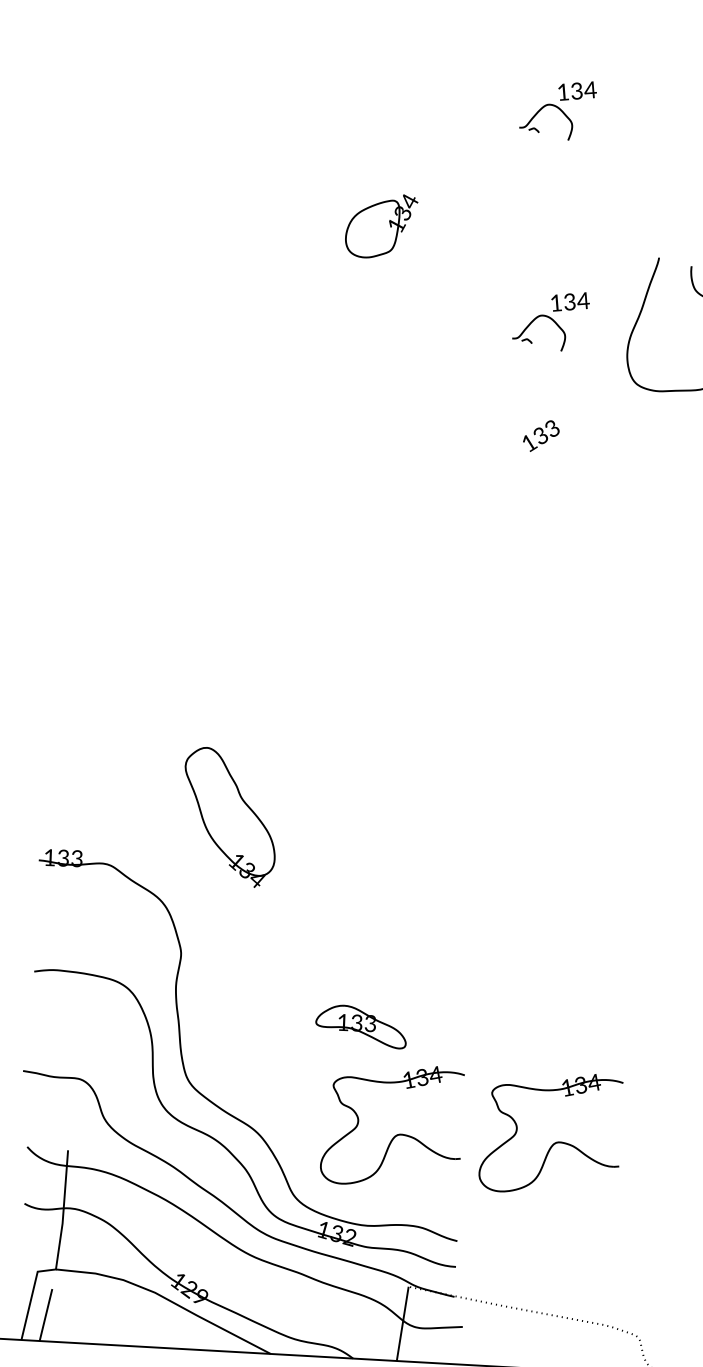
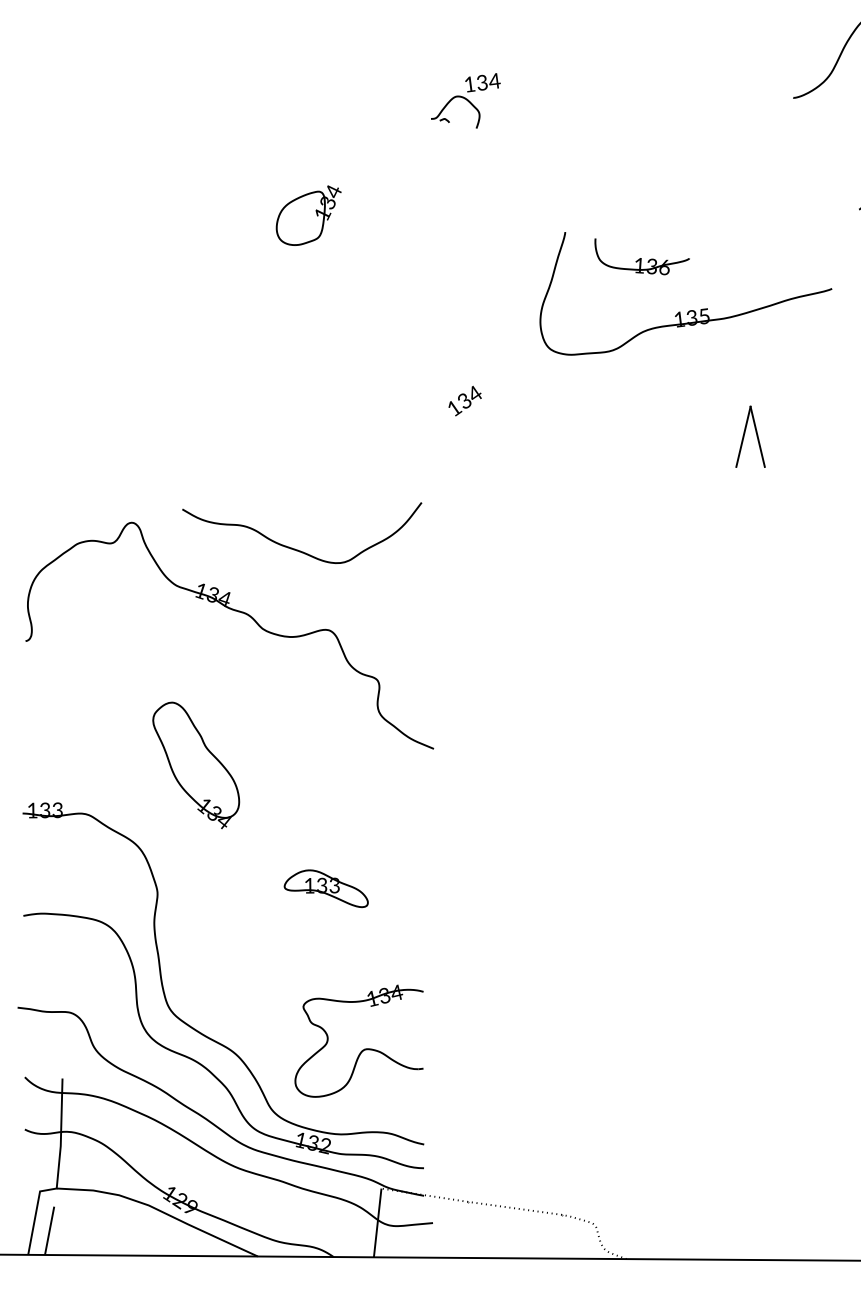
part: (550, 320) -> (468, 294), removed
text: (551, 428) -> (474, 393), 133 -> 134
part: (279, 652) -> (234, 611), added
part: (360, 1026) -> (325, 888), moved
part: (554, 1142) -> (508, 1049), removed

